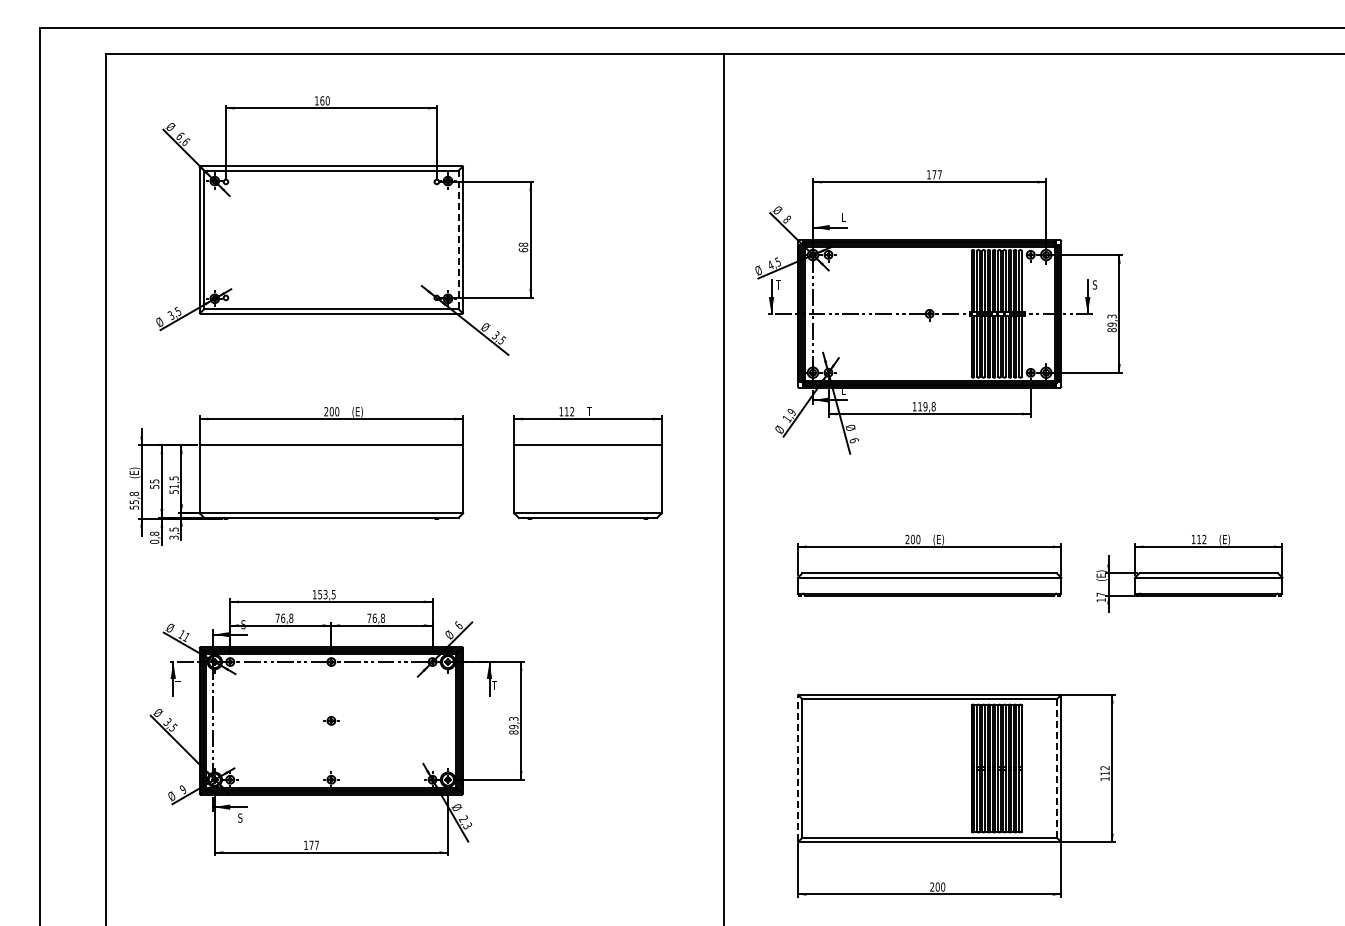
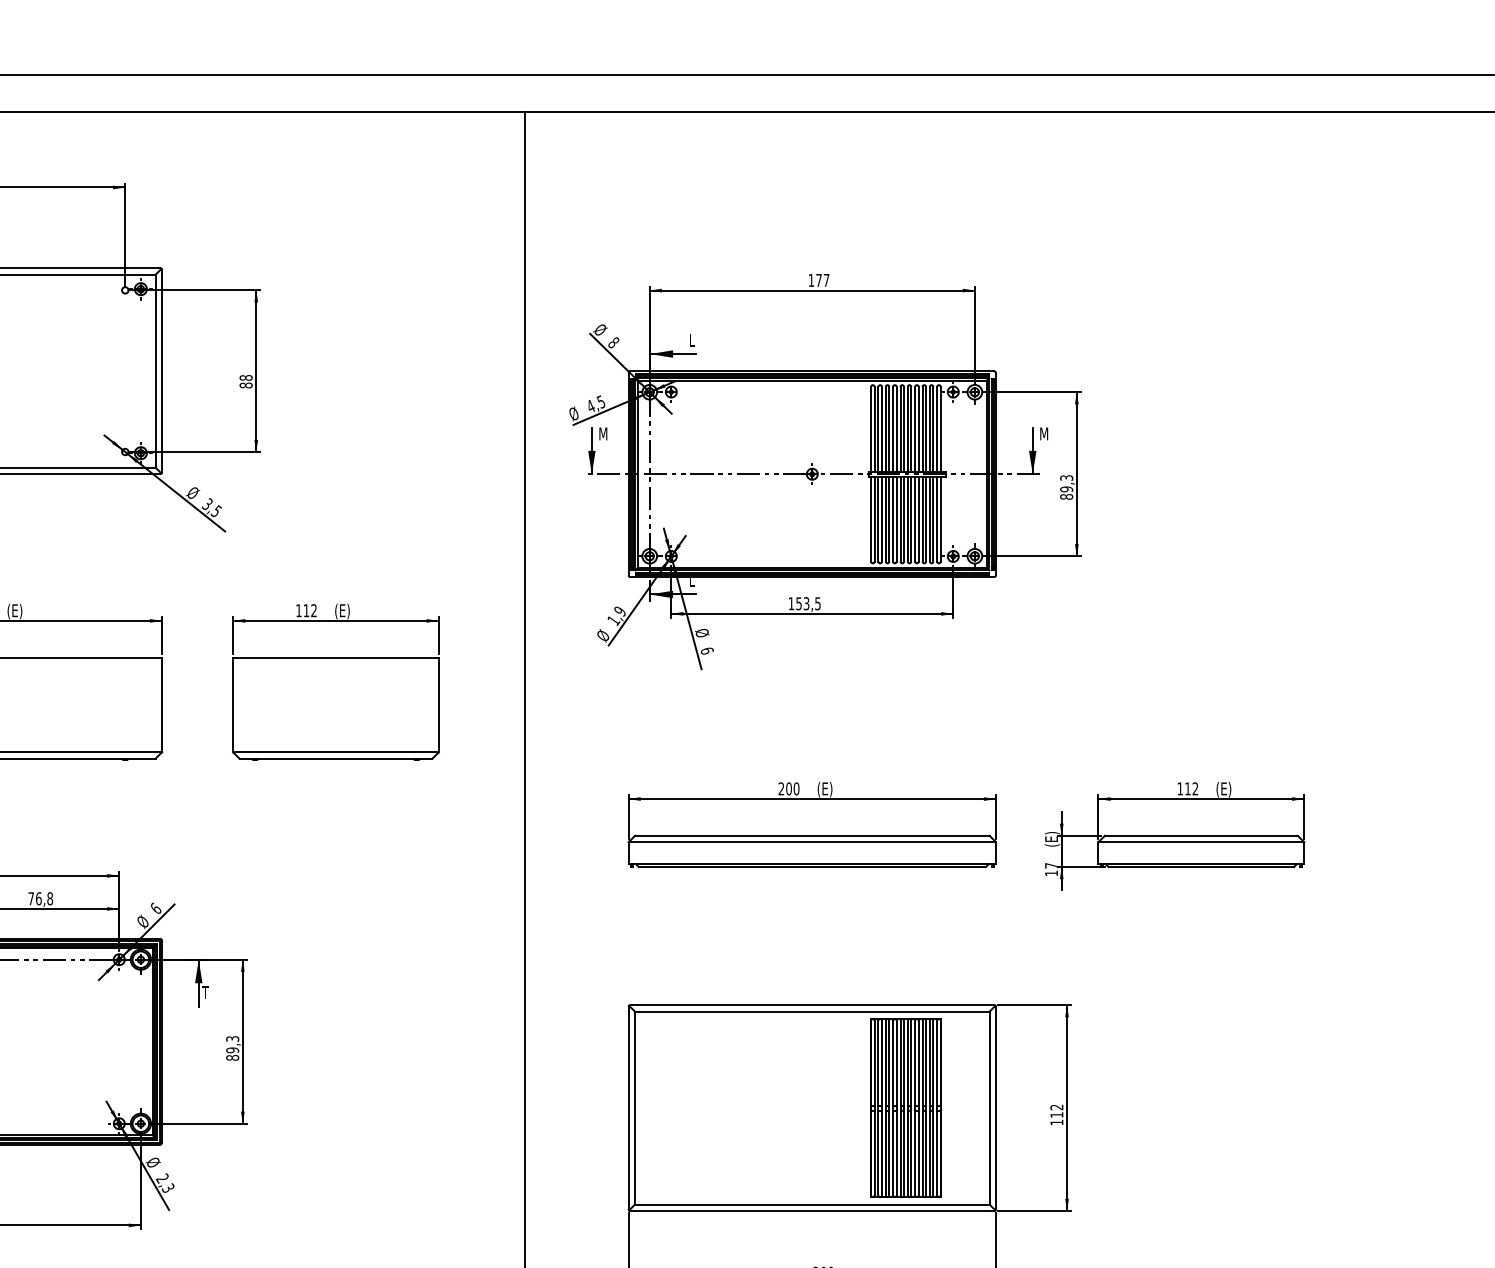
line: (458, 239) -> (155, 370), dashed -> solid
text: (522, 250) -> (244, 385), 68 -> 88
text: (779, 284) -> (603, 433), T -> M
text: (1095, 284) -> (1043, 433), S -> M
text: (926, 406) -> (807, 603), 119,8 -> 153,5
text: (592, 411) -> (342, 610), T -> (E)
line: (797, 768) -> (628, 1108), dashed -> solid
line: (1056, 768) -> (989, 1108), dashed -> solid

